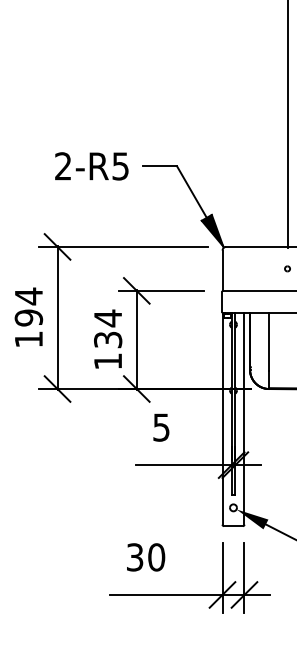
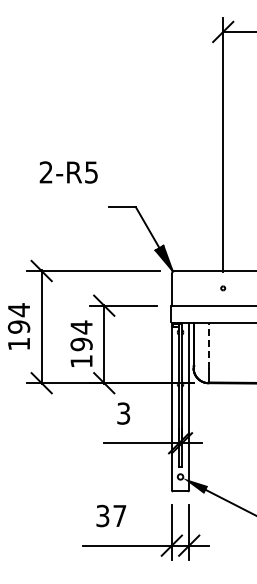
text: (91, 166) -> (68, 172), moved
text: (107, 340) -> (81, 344), 134 -> 194
line: (268, 341) -> (208, 345), solid -> dashed
text: (162, 426) -> (124, 412), 5 -> 3
text: (156, 556) -> (119, 515), 30 -> 37

